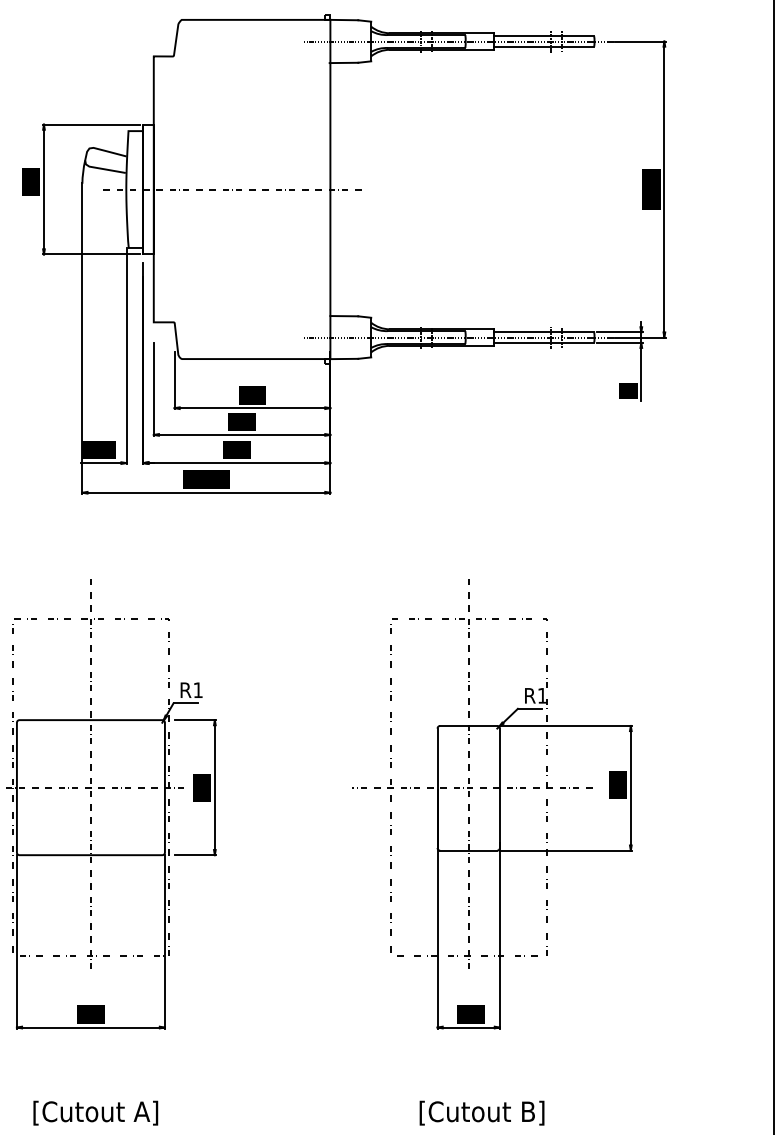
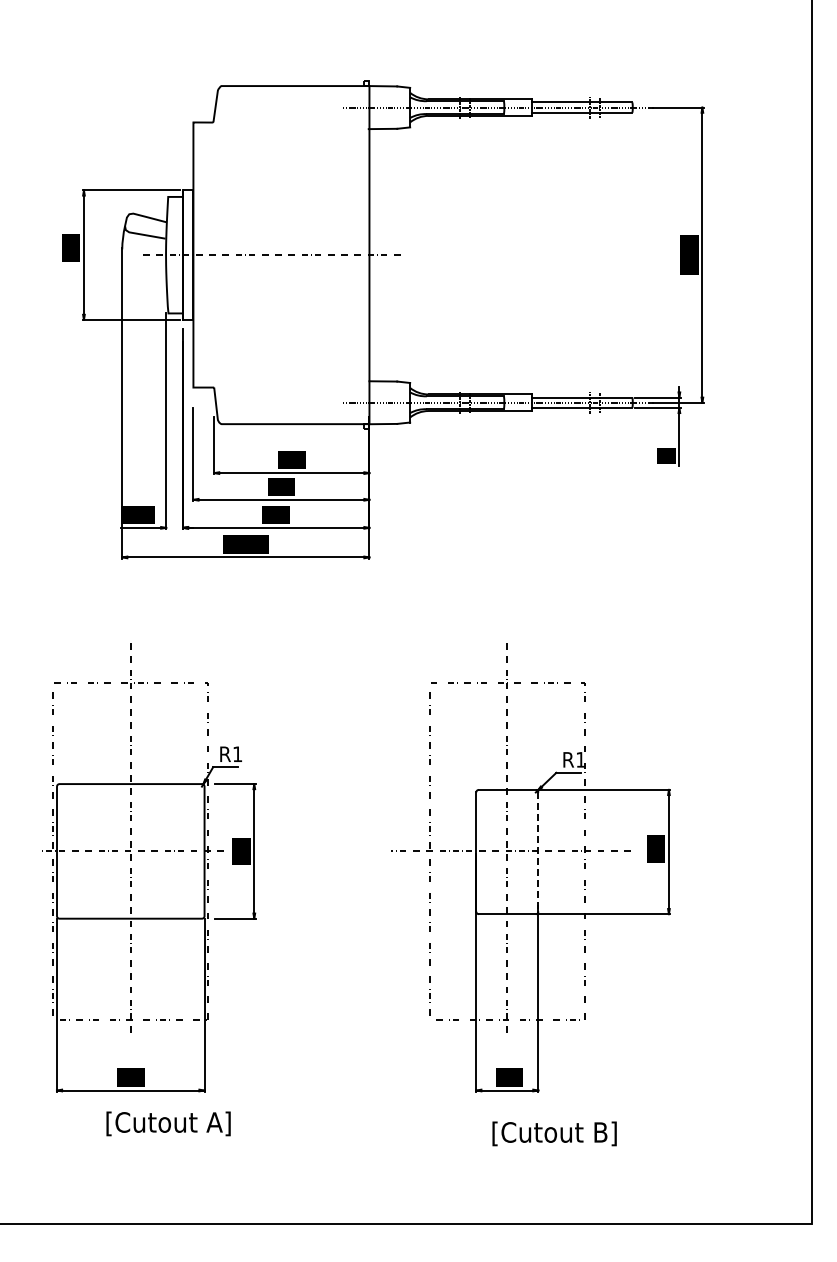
line: (499, 788) -> (538, 852), solid -> dashed
text: (95, 1112) -> (168, 1123), moved
text: (481, 1112) -> (554, 1133), moved

